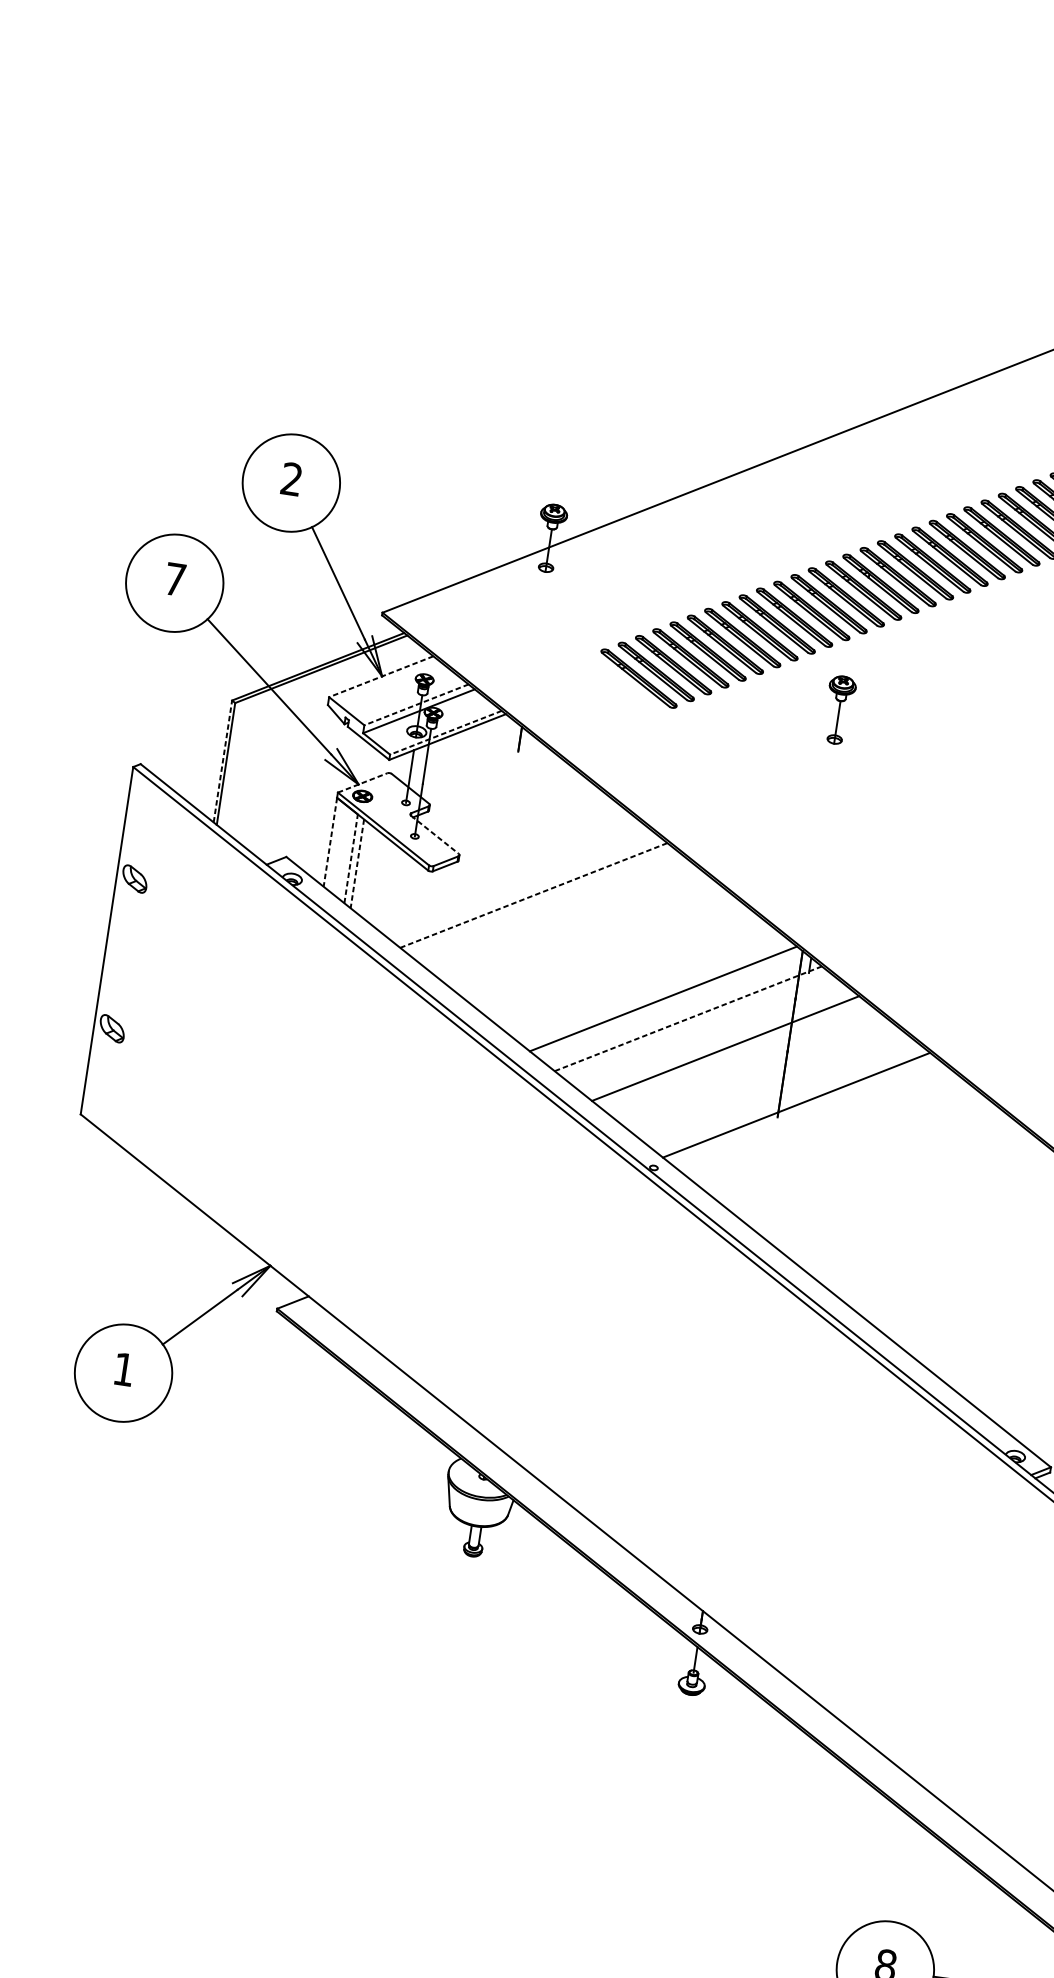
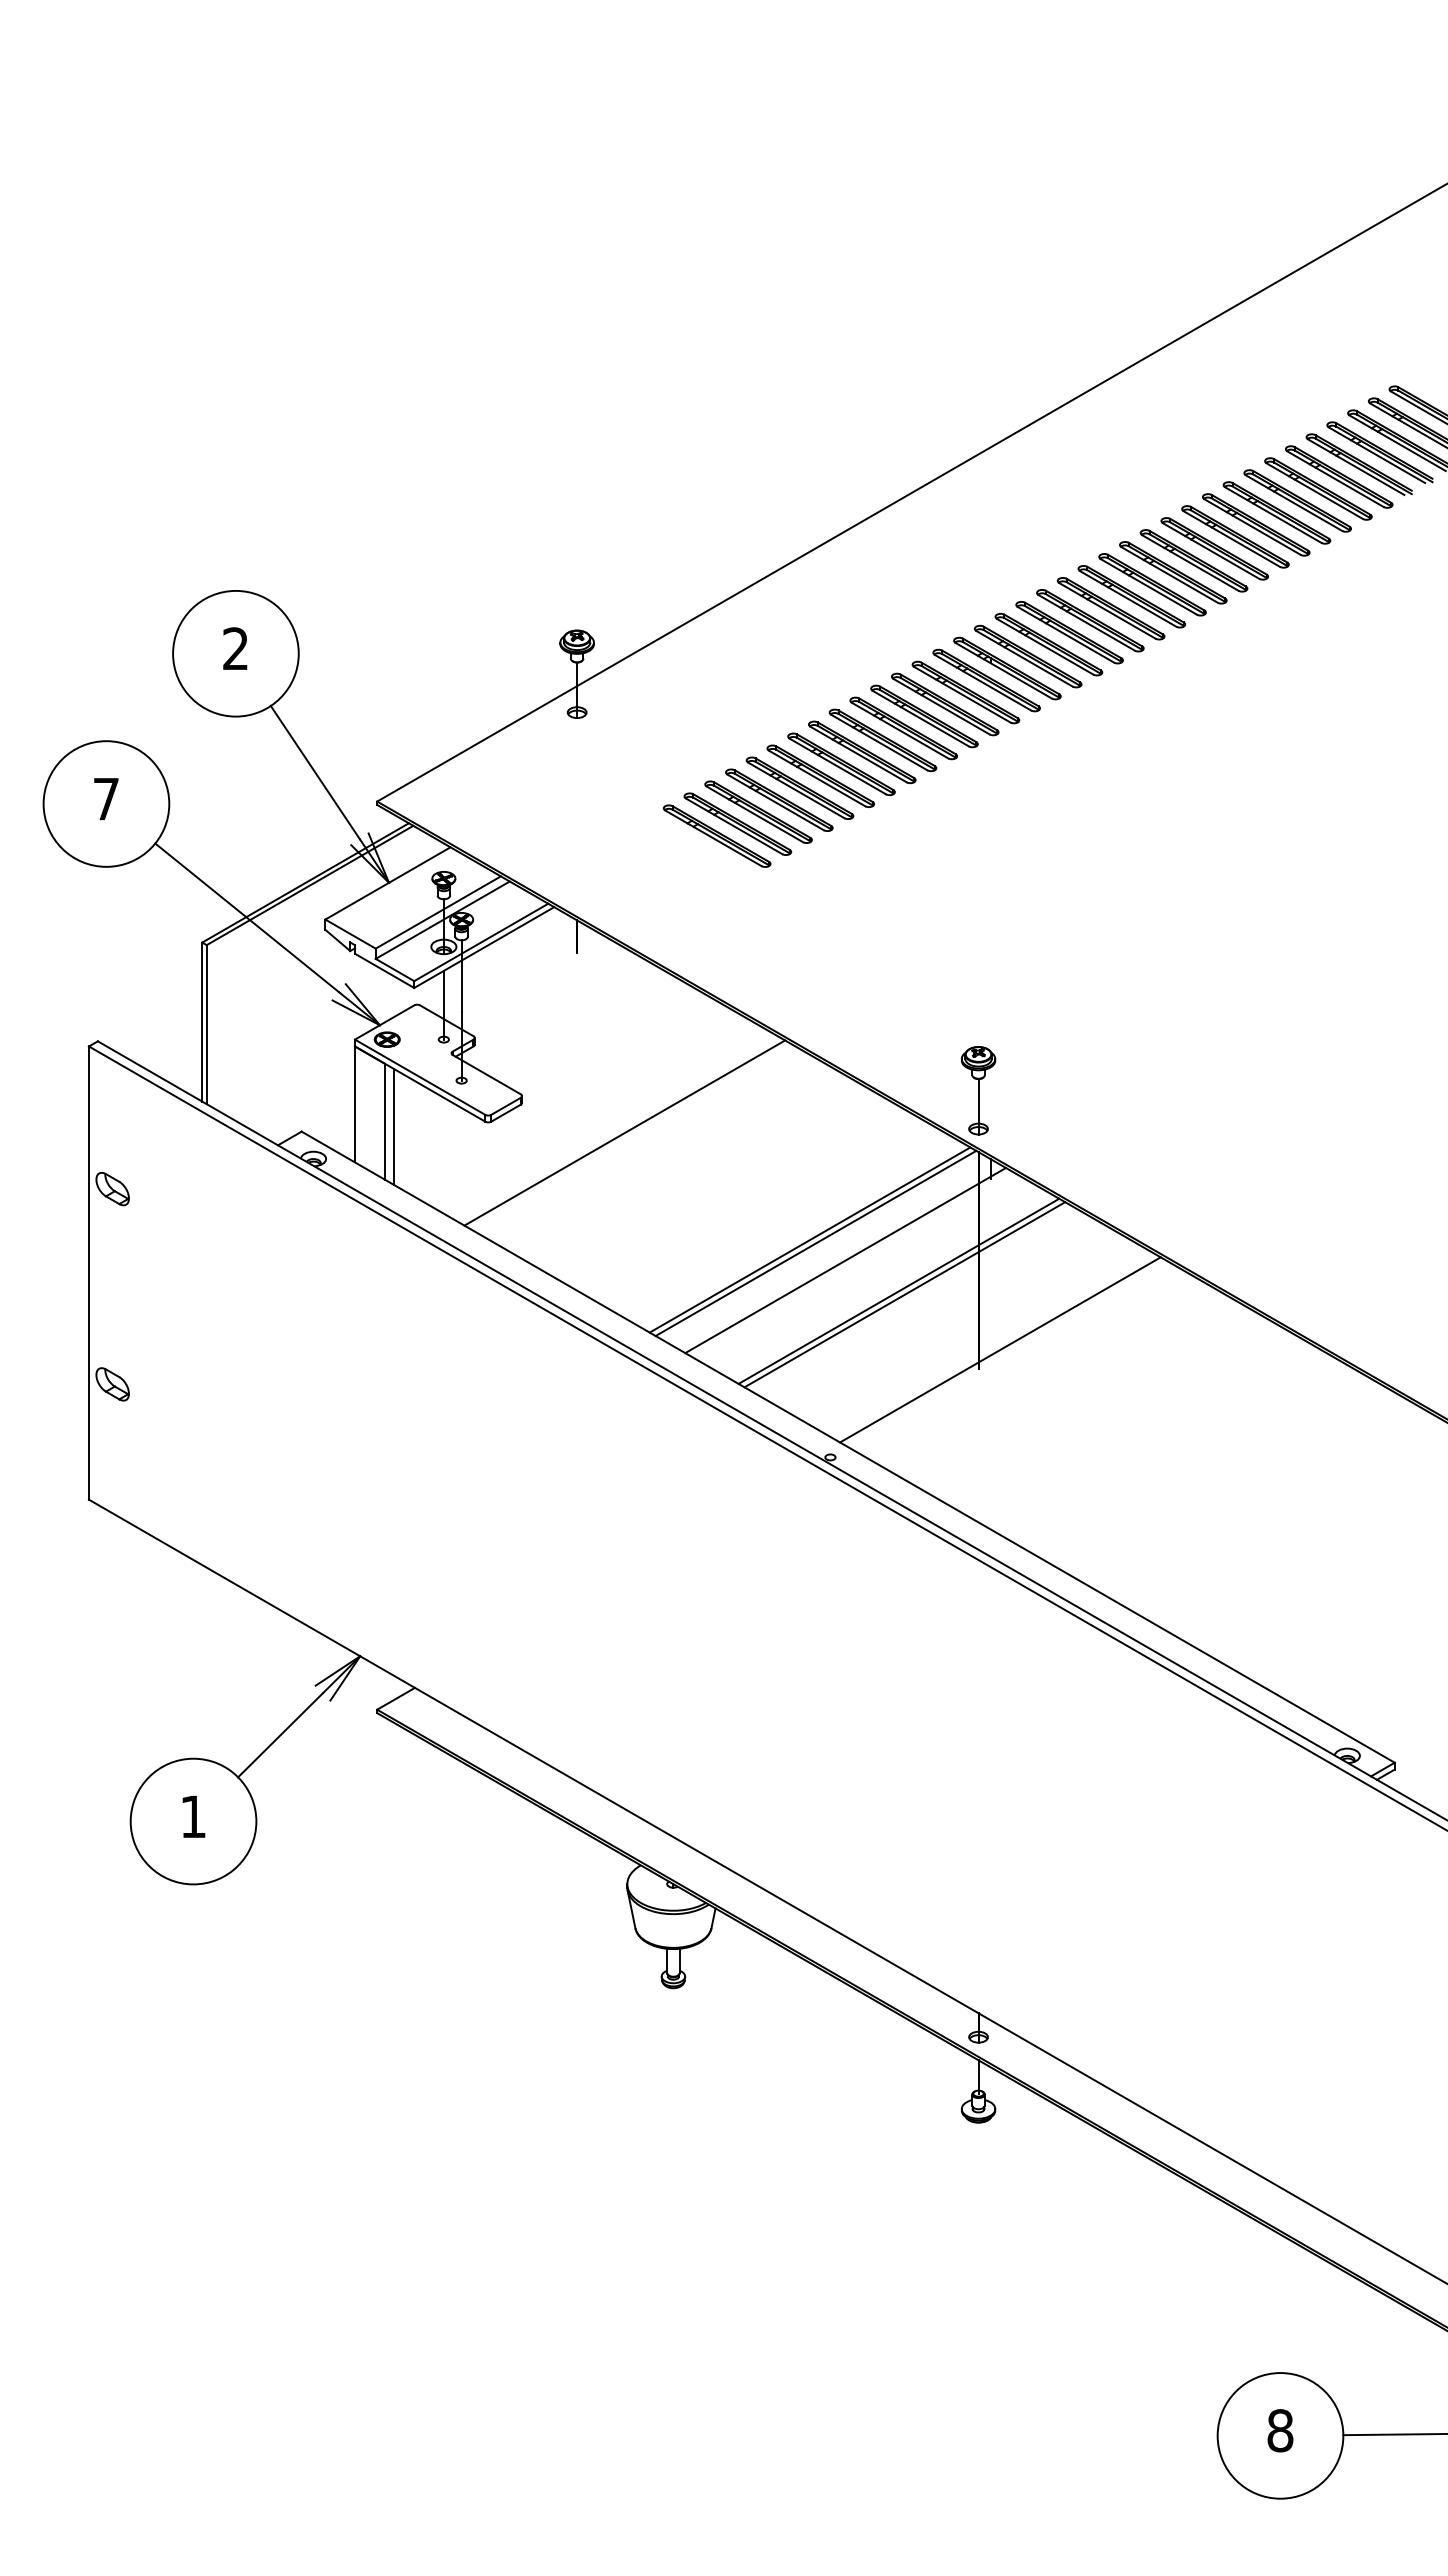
line: (380, 676) -> (387, 883), dashed -> solid
line: (415, 704) -> (437, 912), dashed -> solid
part: (839, 709) -> (978, 1090), moved
line: (445, 732) -> (480, 942), dashed -> solid
line: (223, 761) -> (202, 1022), dashed -> solid
line: (363, 783) -> (385, 1022), dashed -> solid
line: (435, 834) -> (487, 1074), dashed -> solid
line: (330, 842) -> (355, 1104), dashed -> solid
line: (351, 858) -> (384, 1121), dashed -> solid
line: (357, 863) -> (393, 1126), dashed -> solid
line: (534, 895) -> (625, 1132), dashed -> solid
line: (667, 1002) -> (815, 1243), added
line: (688, 1018) -> (845, 1260), dashed -> solid
line: (729, 1051) -> (904, 1294), added

